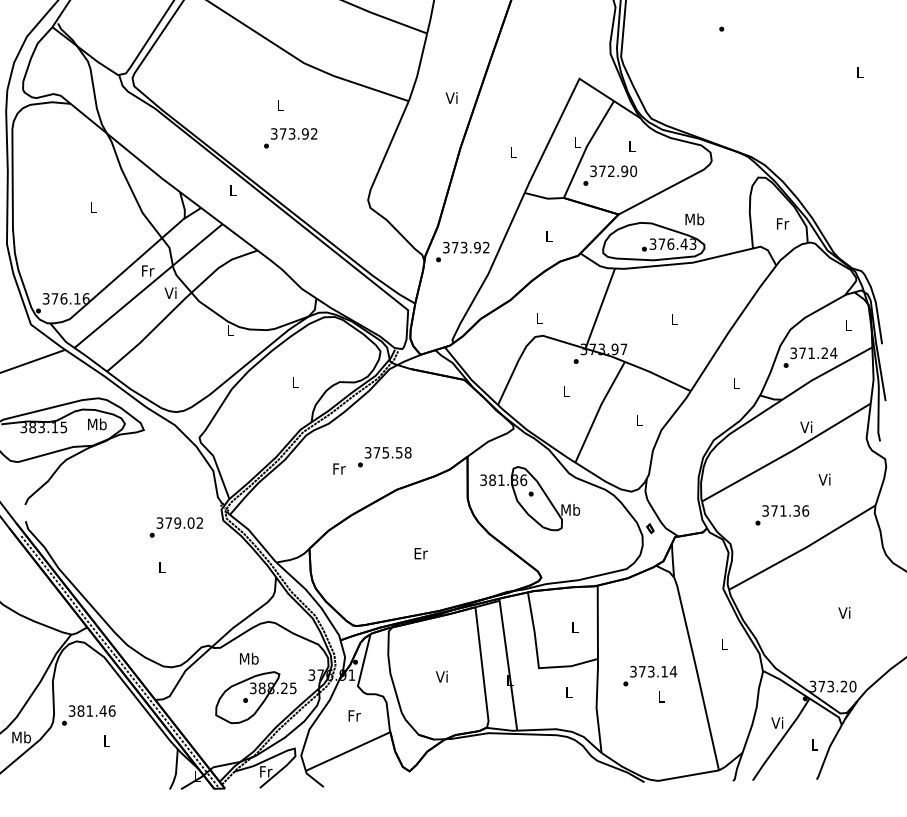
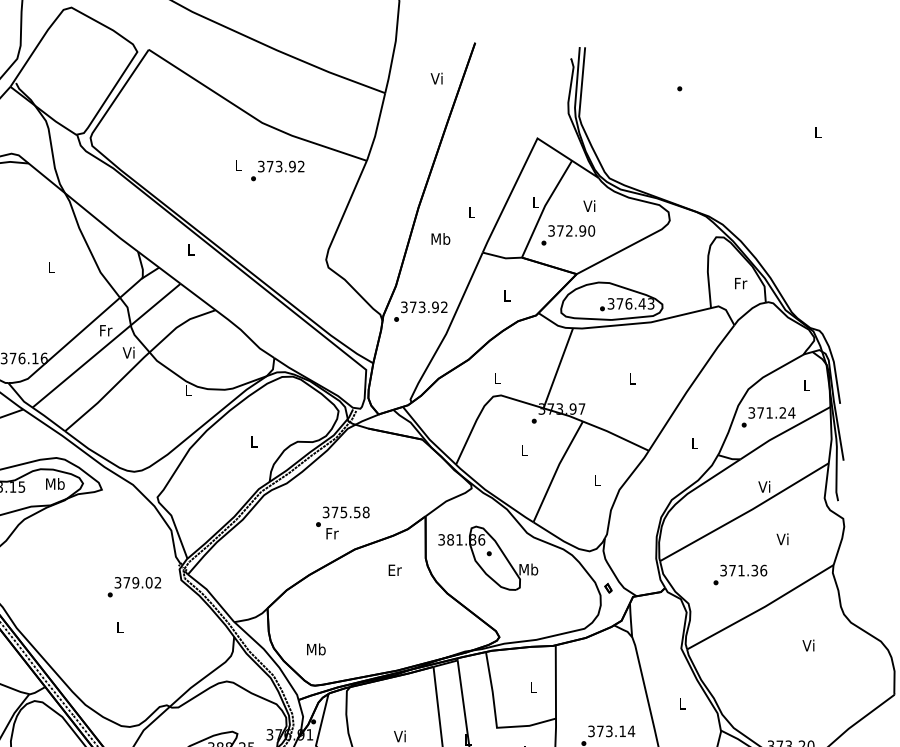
text: (451, 97) -> (436, 78), moved
text: (290, 138) -> (277, 171), moved
text: (631, 146) -> (589, 206), L -> Vi
text: (694, 219) -> (440, 239), moved
text: (339, 468) -> (332, 533), moved
text: (420, 553) -> (394, 570), moved
text: (844, 612) -> (808, 645), moved
text: (249, 658) -> (316, 649), moved

